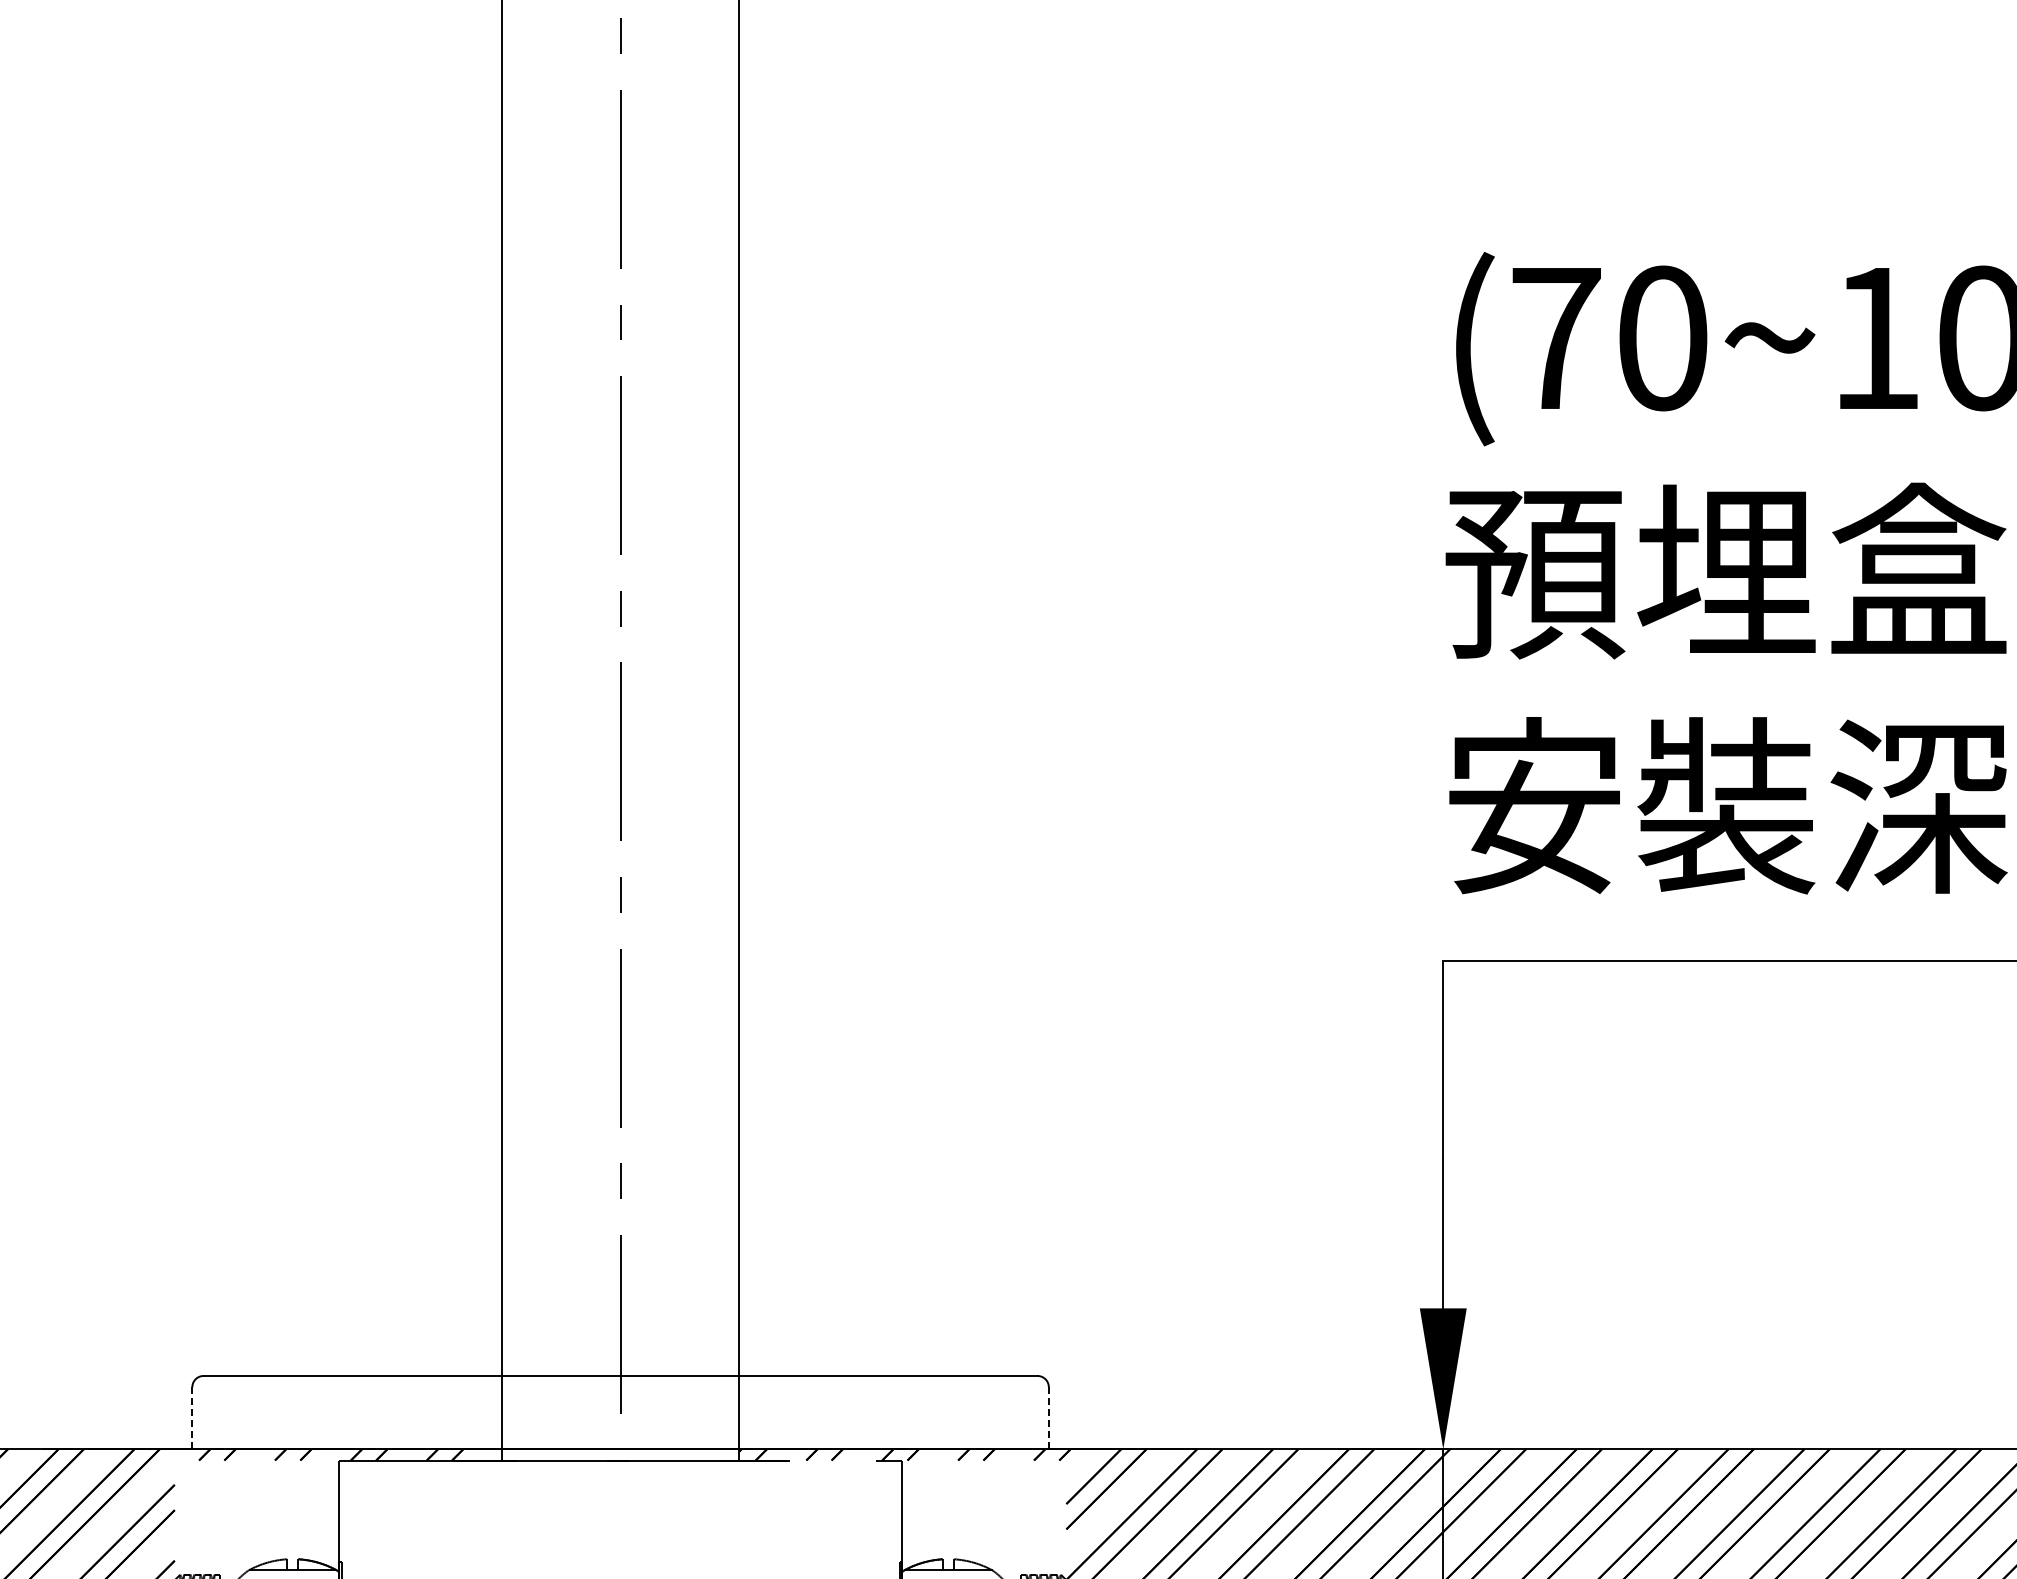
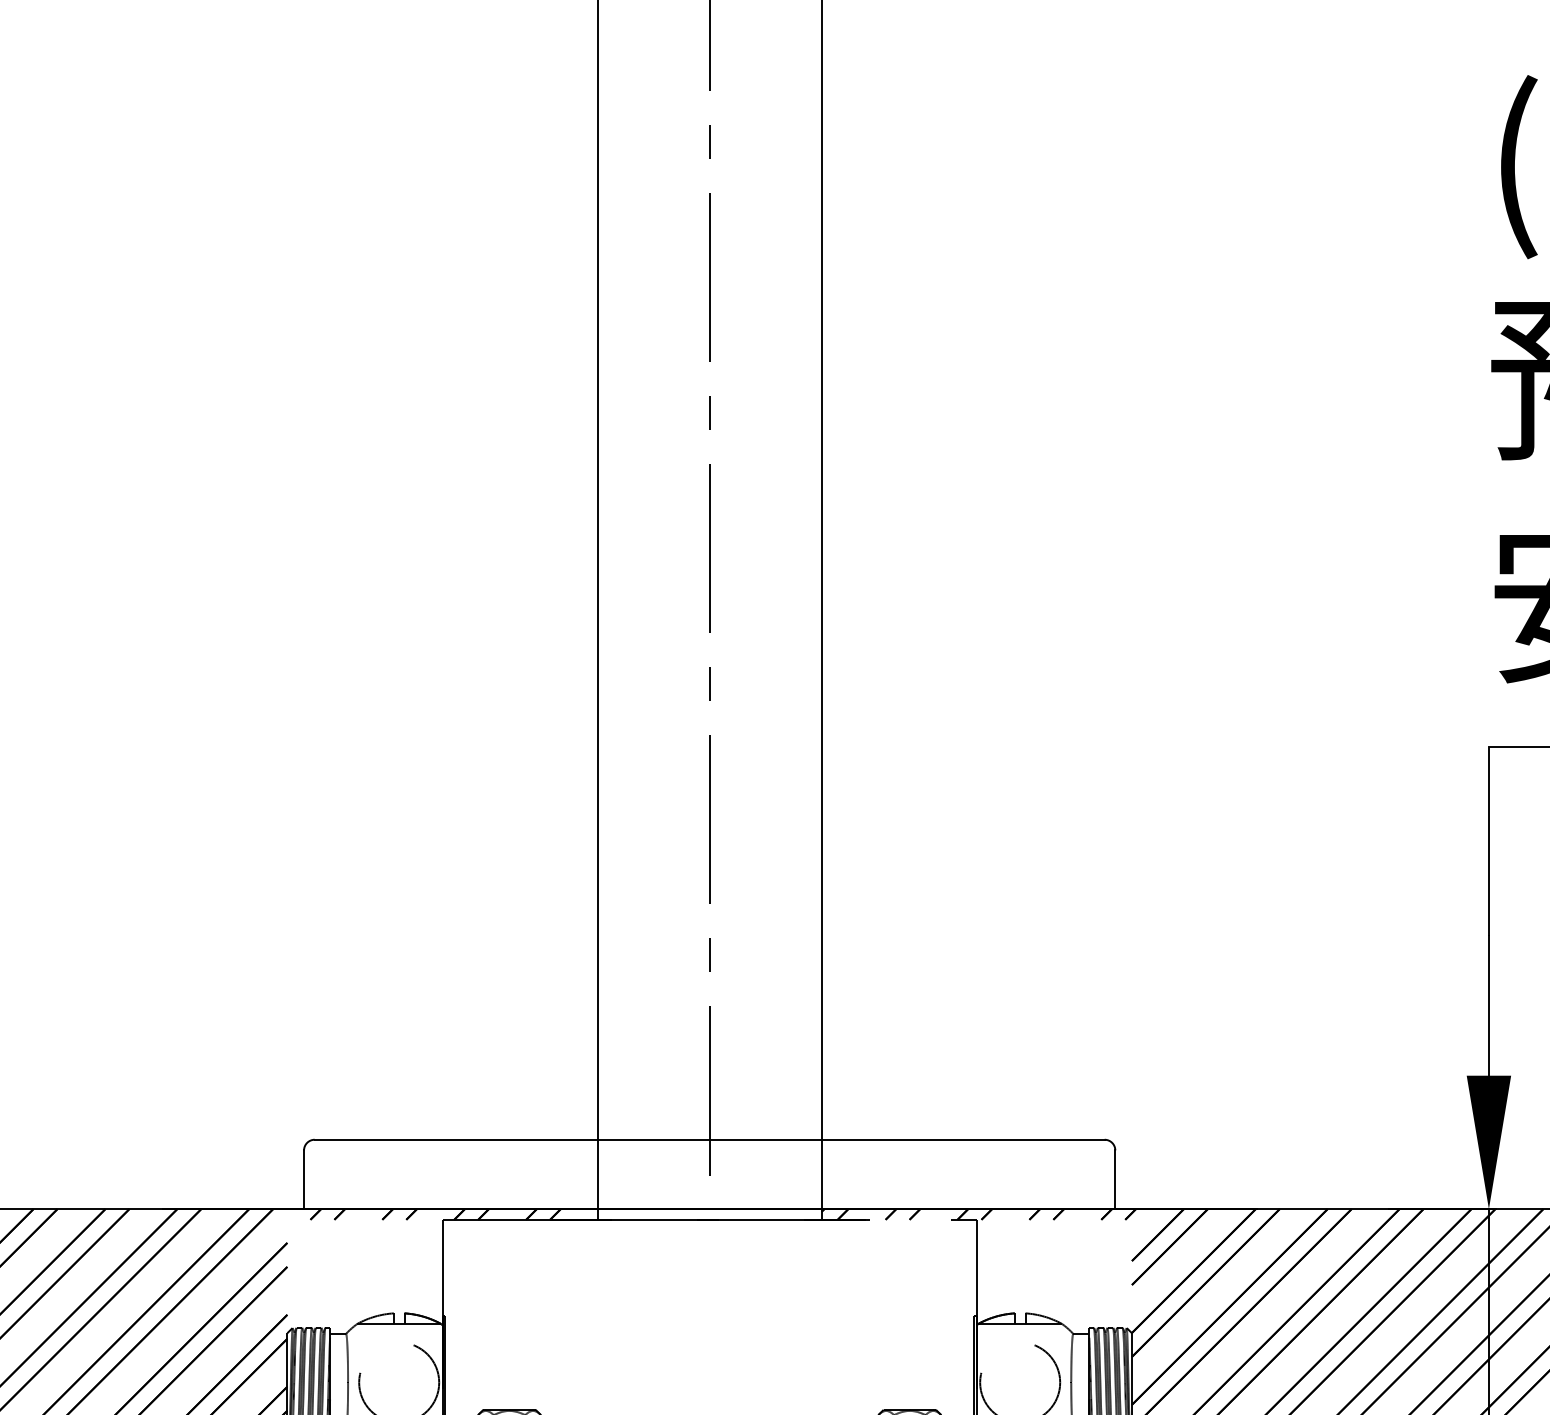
line: (192, 1418) -> (304, 1180), dashed -> solid
line: (1048, 1418) -> (1114, 1180), dashed -> solid

